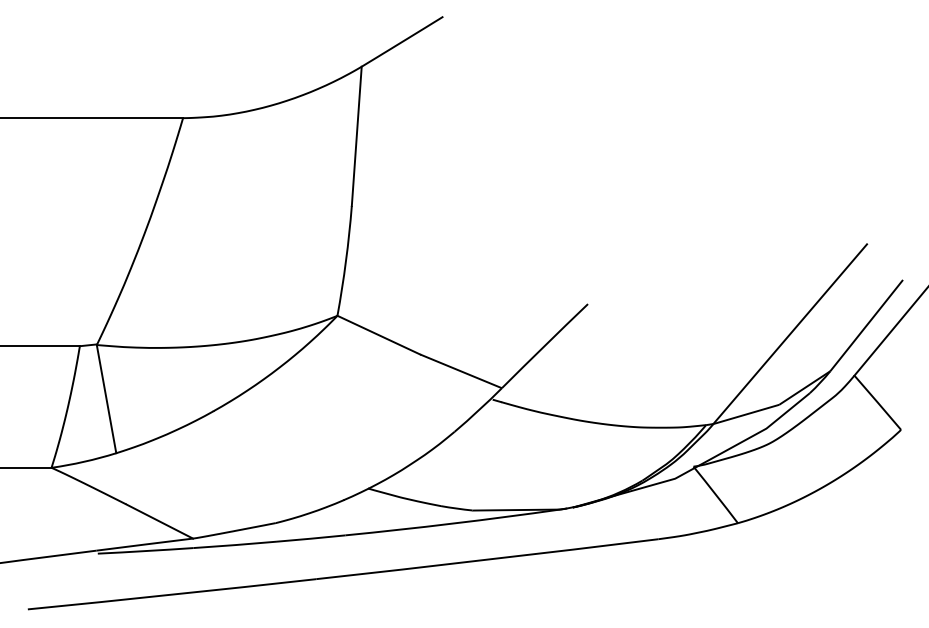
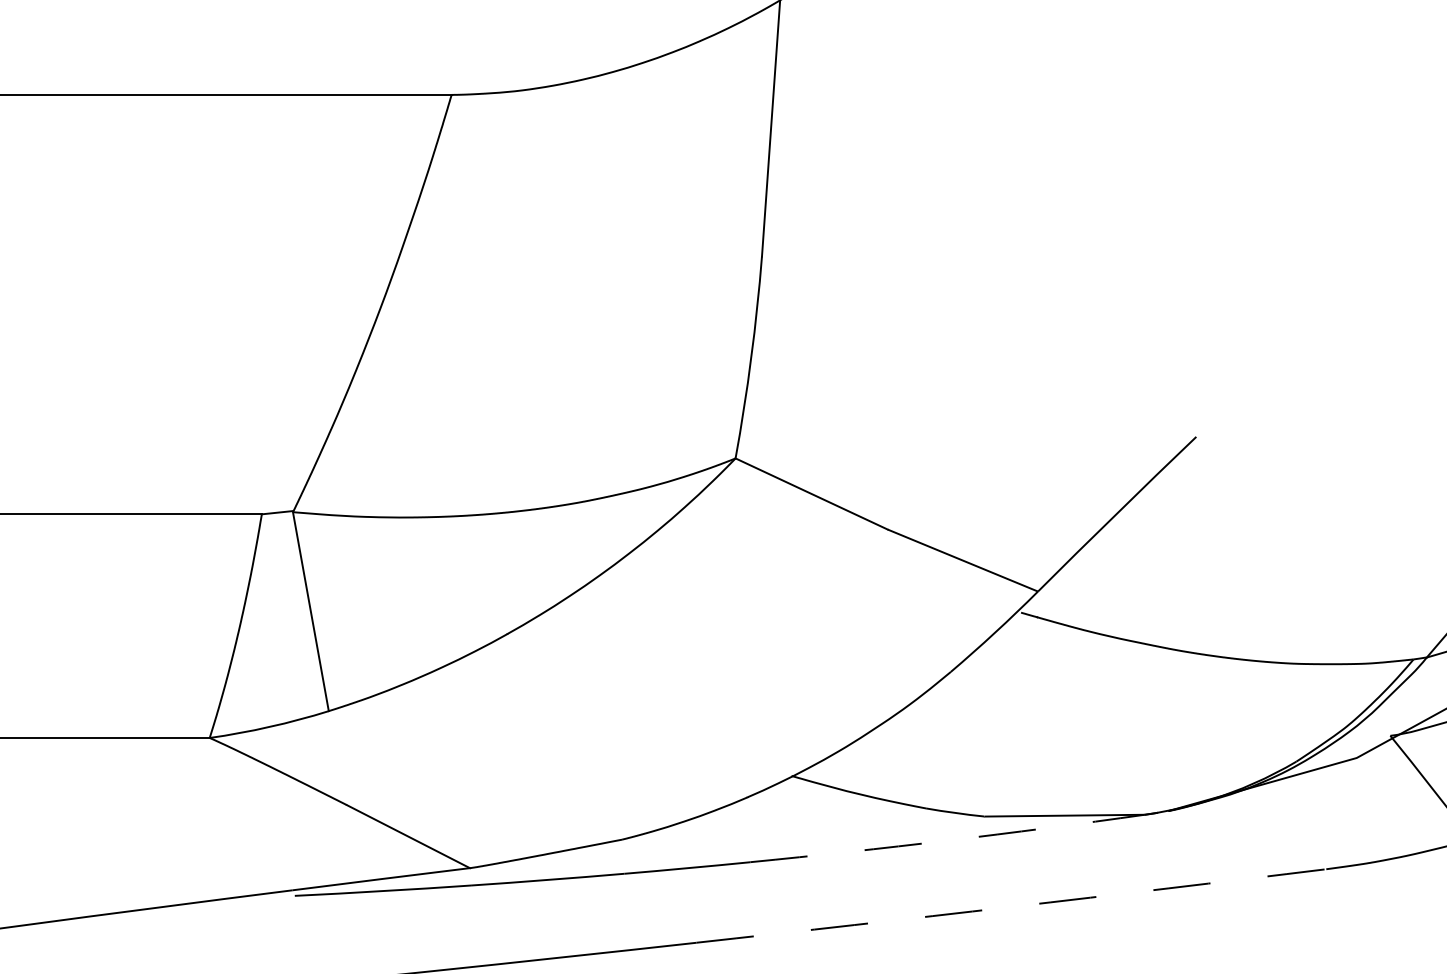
arc: (452, 523) -> (947, 840), solid -> dashed
arc: (487, 559) -> (1011, 906), solid -> dashed

